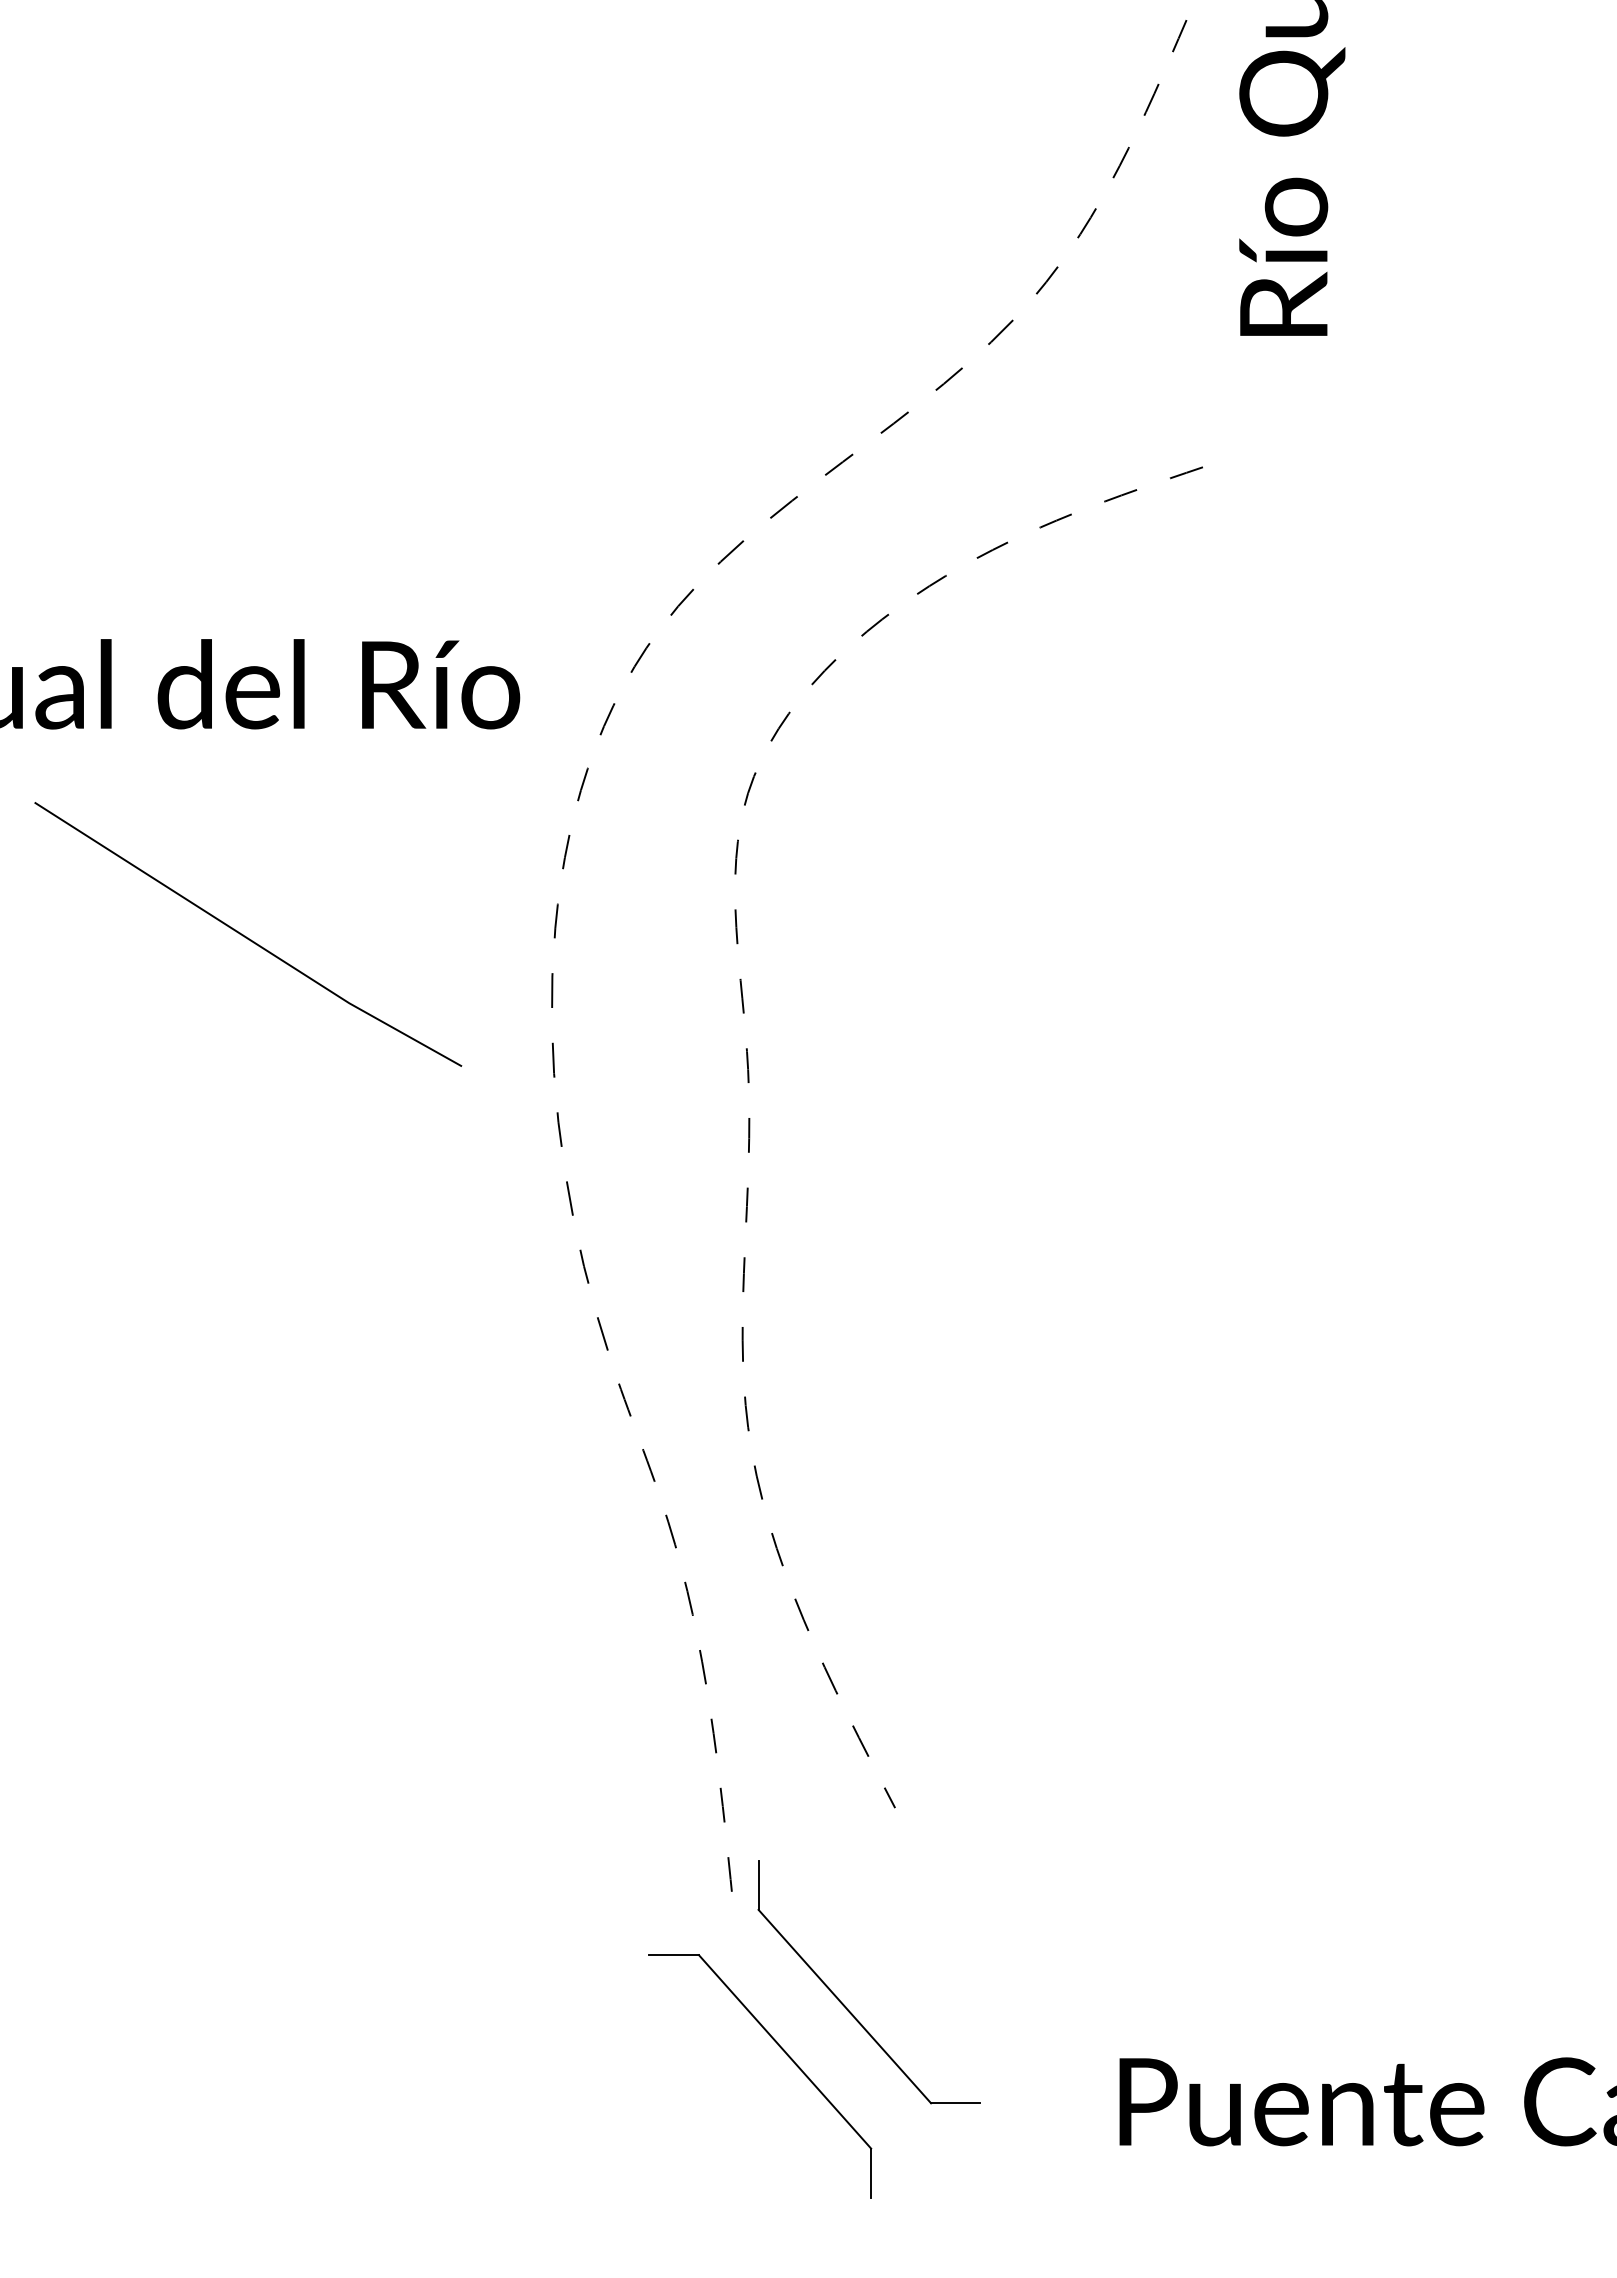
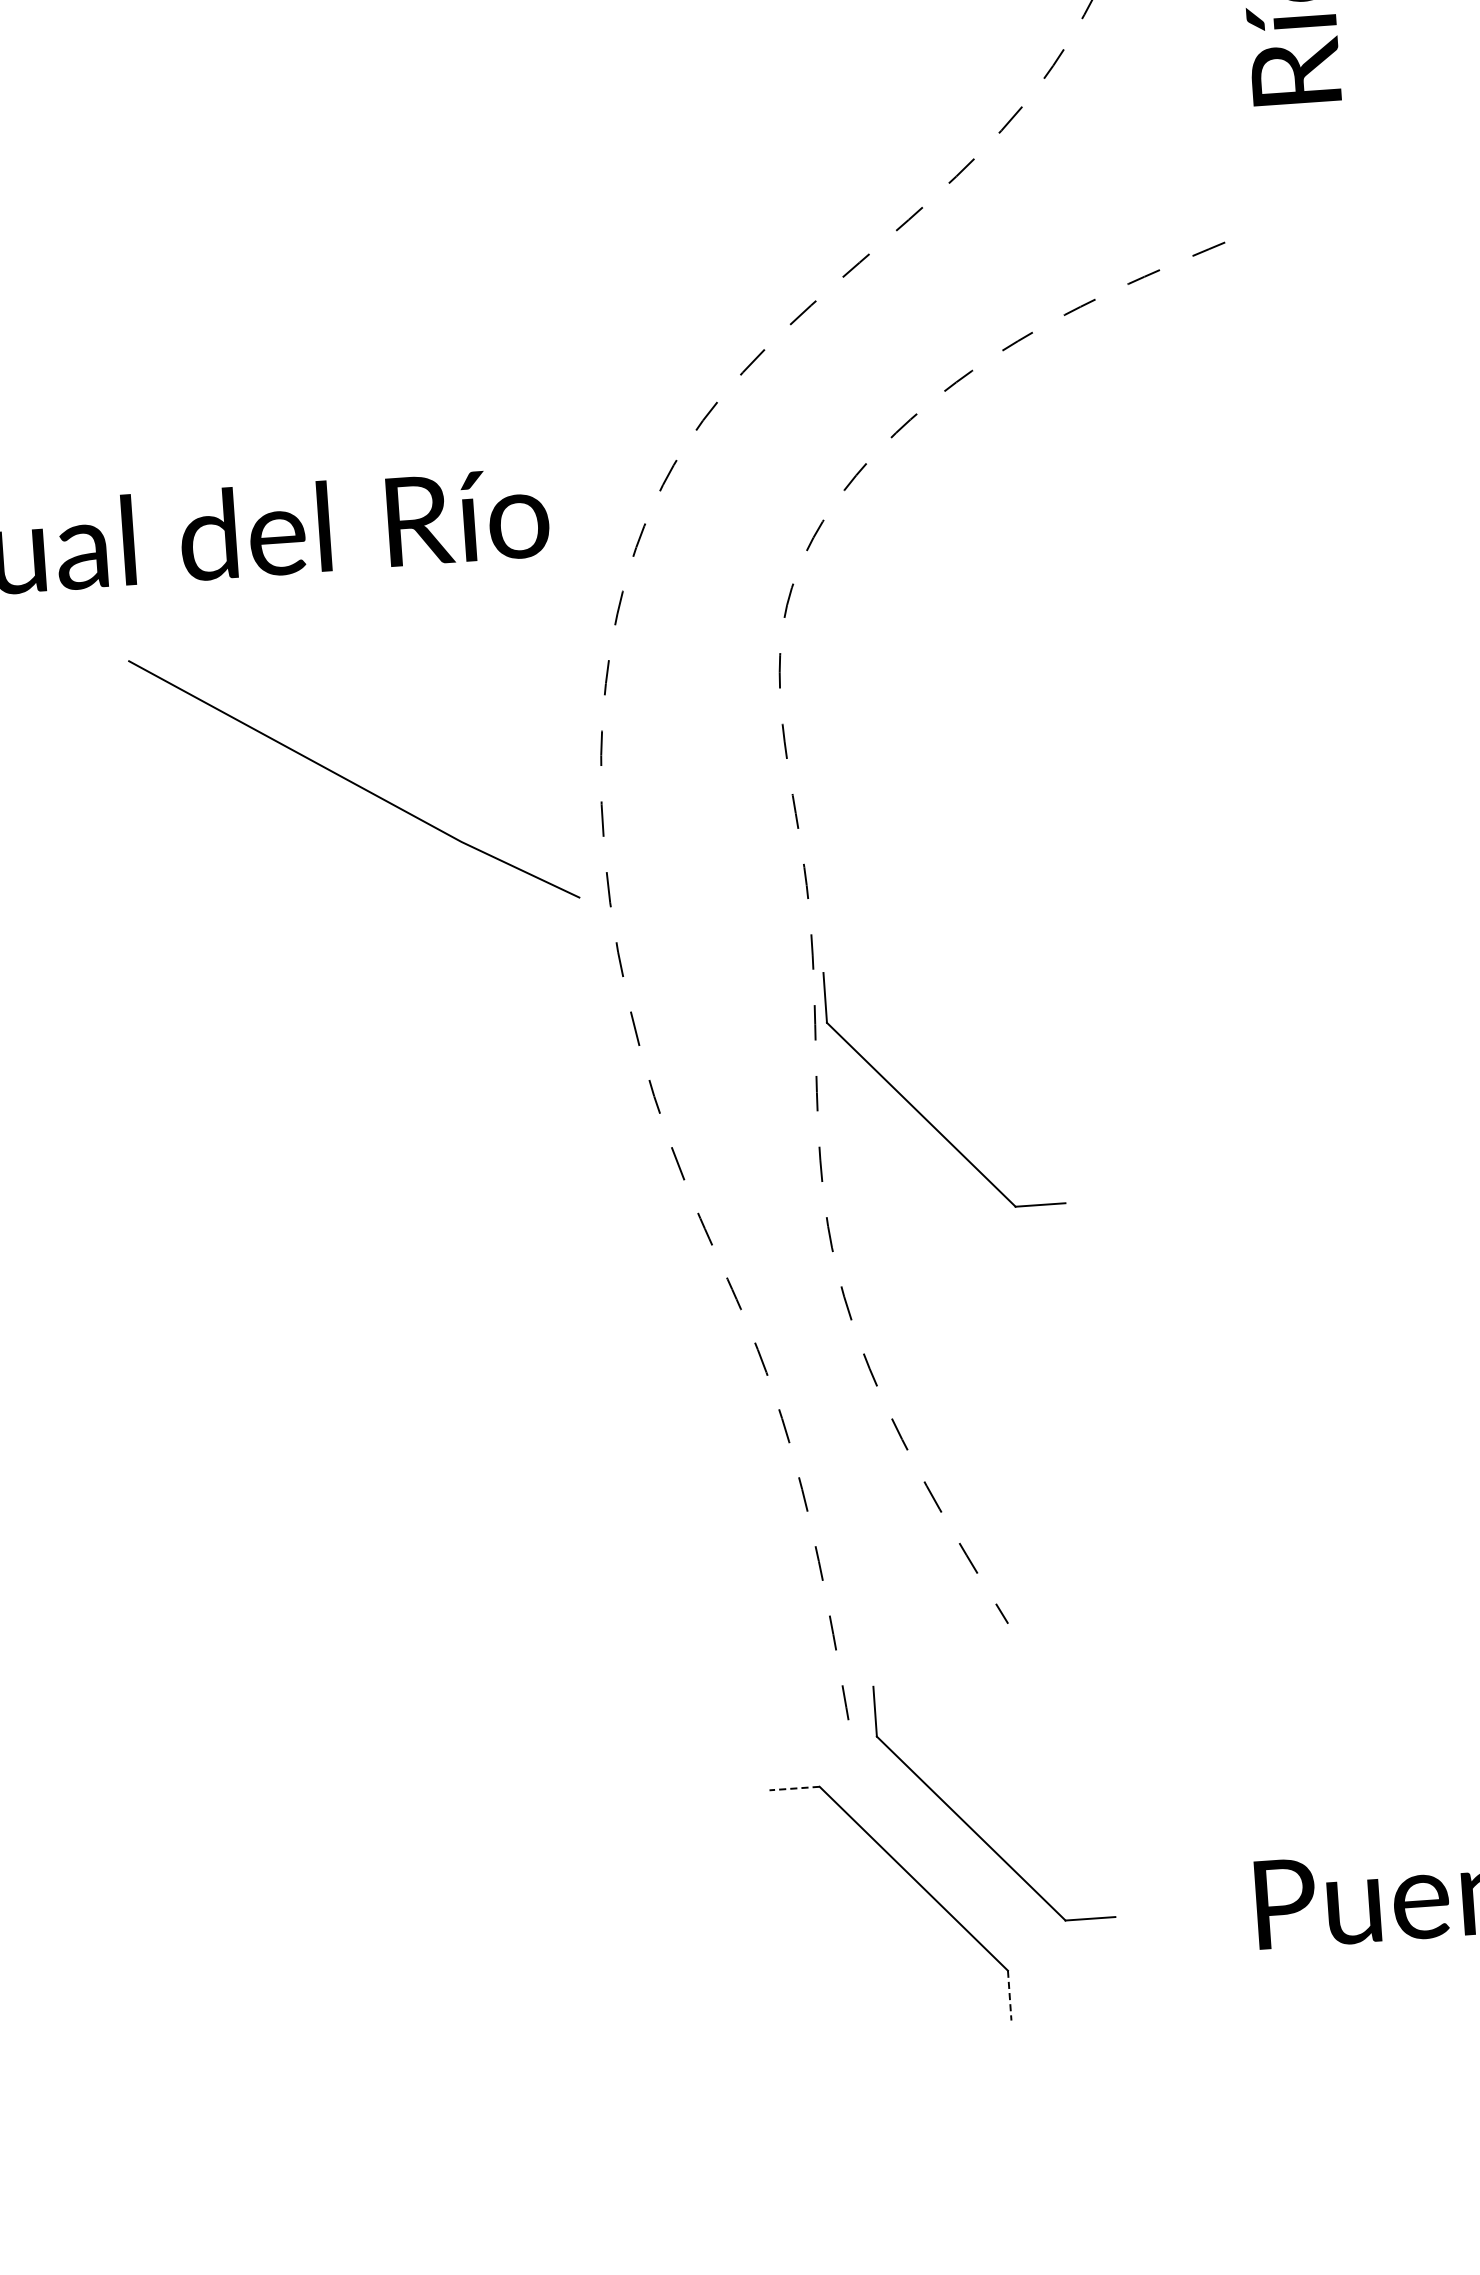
line: (246, 936) -> (352, 781), moved
part: (845, 1301) -> (921, 1113), added
line: (674, 1955) -> (794, 1788), solid -> dashed
line: (871, 2173) -> (1010, 1995), solid -> dashed

